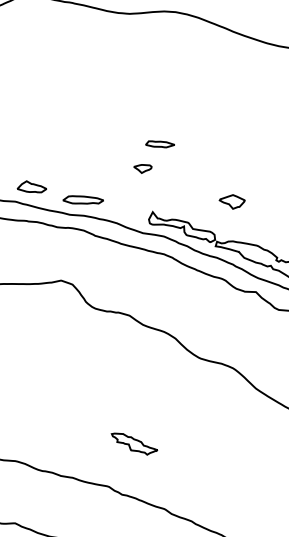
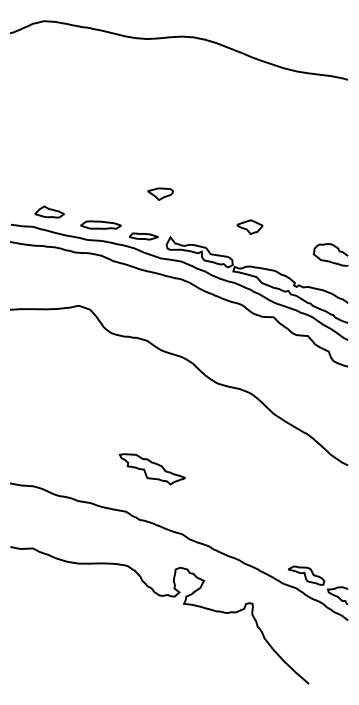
part: (159, 144) -> (143, 236), moved
part: (142, 168) -> (160, 193), size x1.43
part: (133, 444) -> (151, 469), size x1.43

